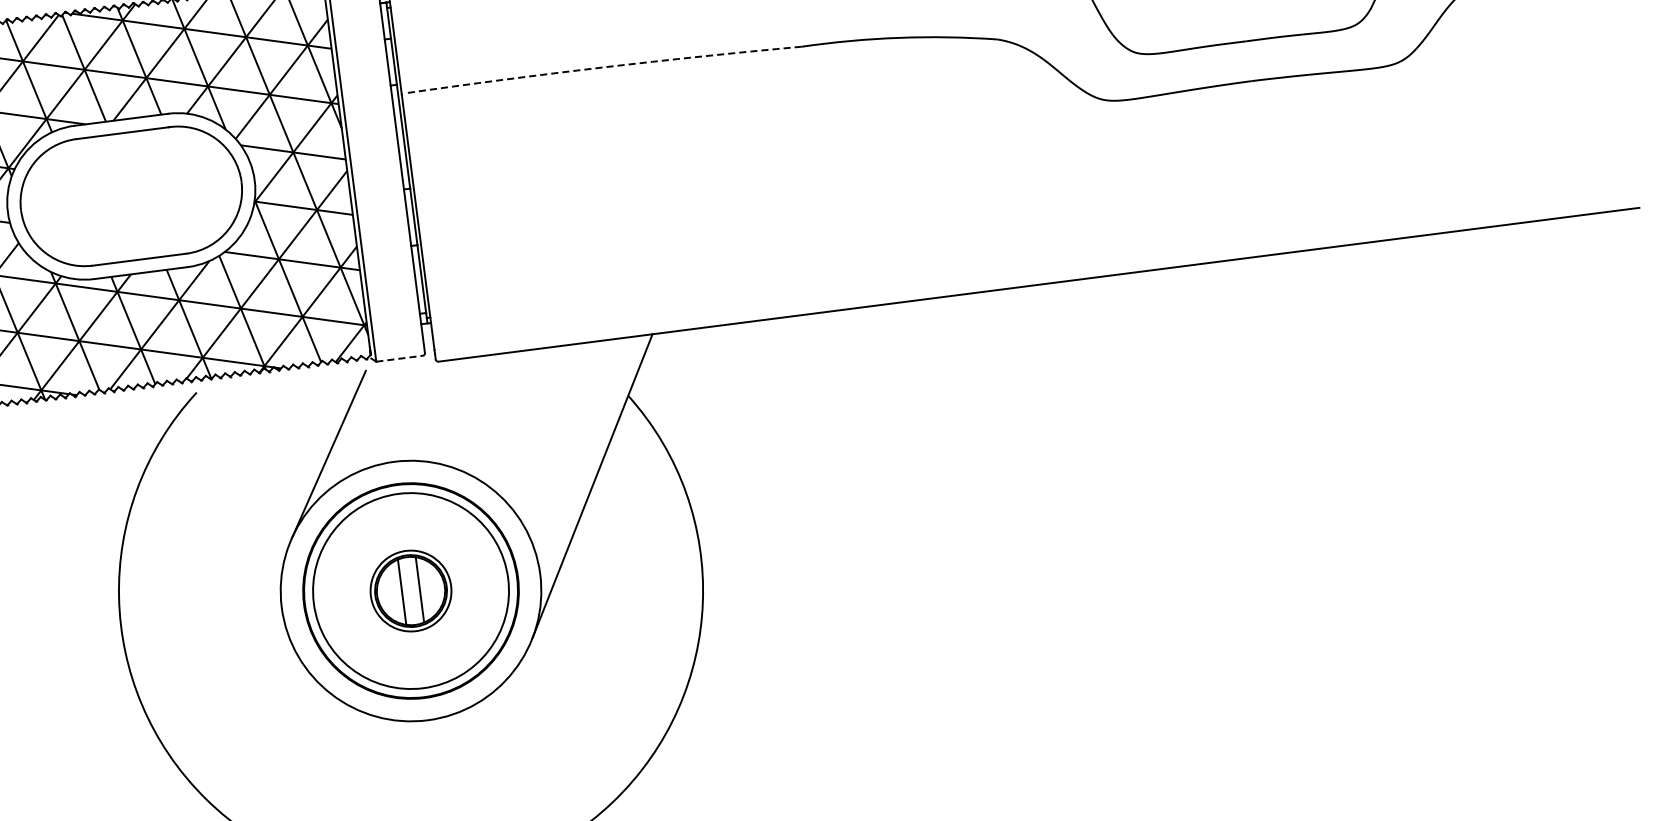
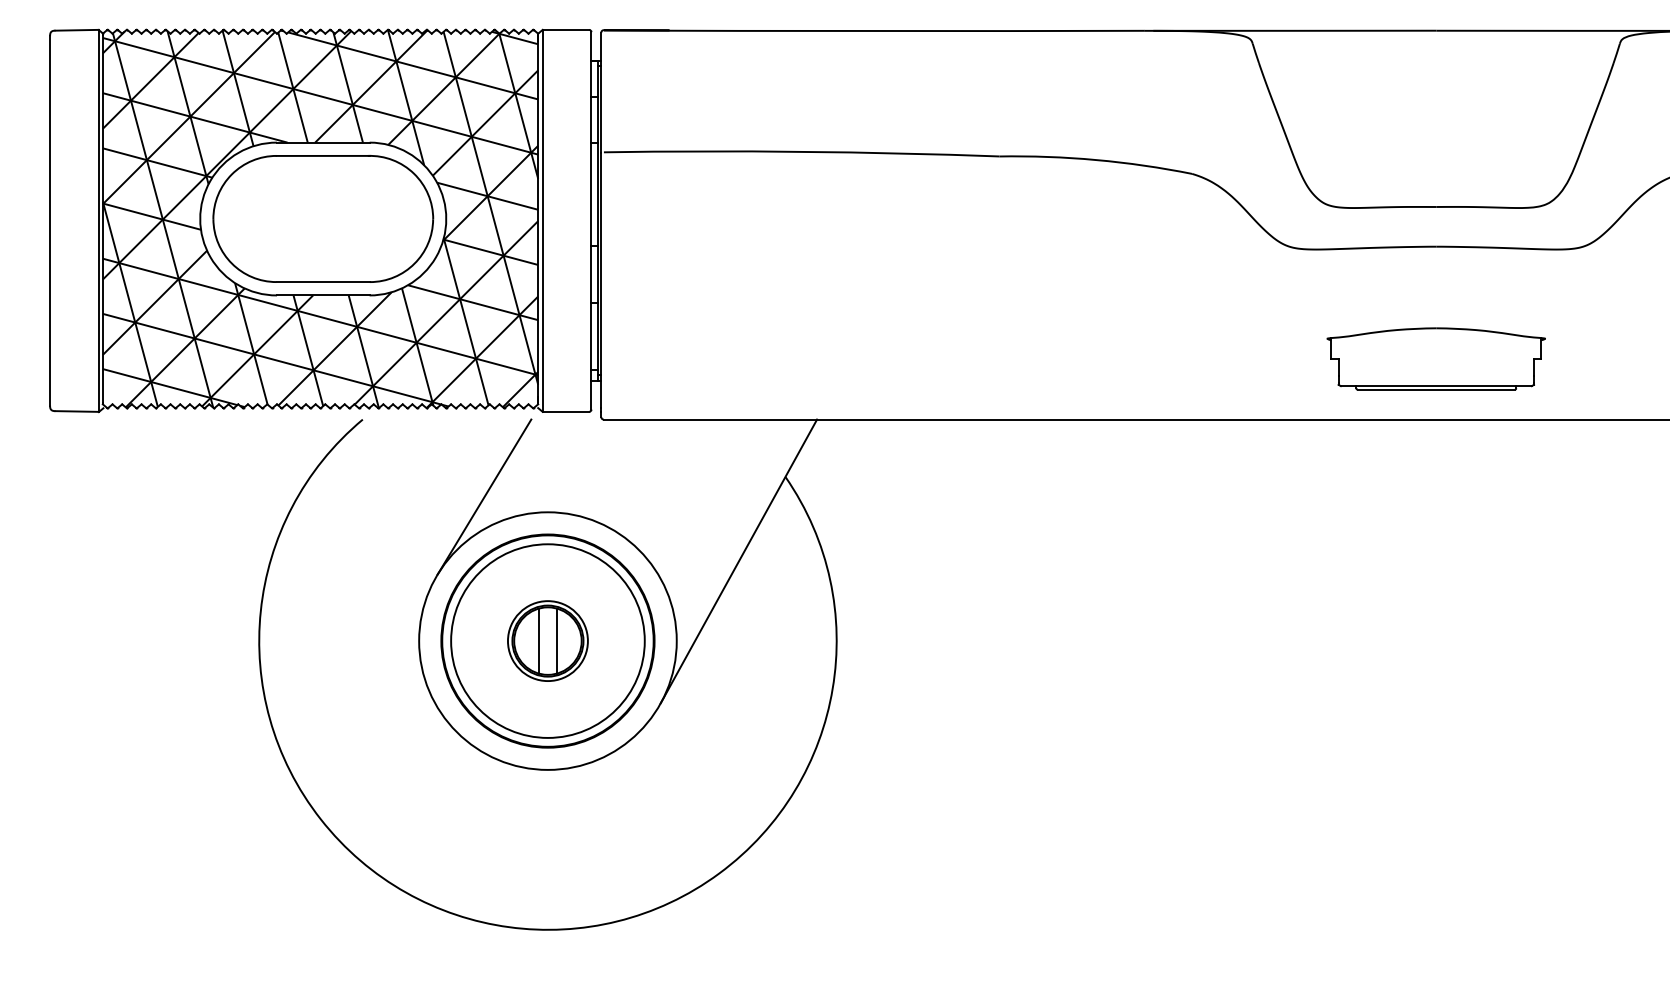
arc: (602, 67) -> (801, 151), dashed -> solid
part: (1265, 193) -> (1435, 358), added
line: (400, 358) -> (566, 411), dashed -> solid

